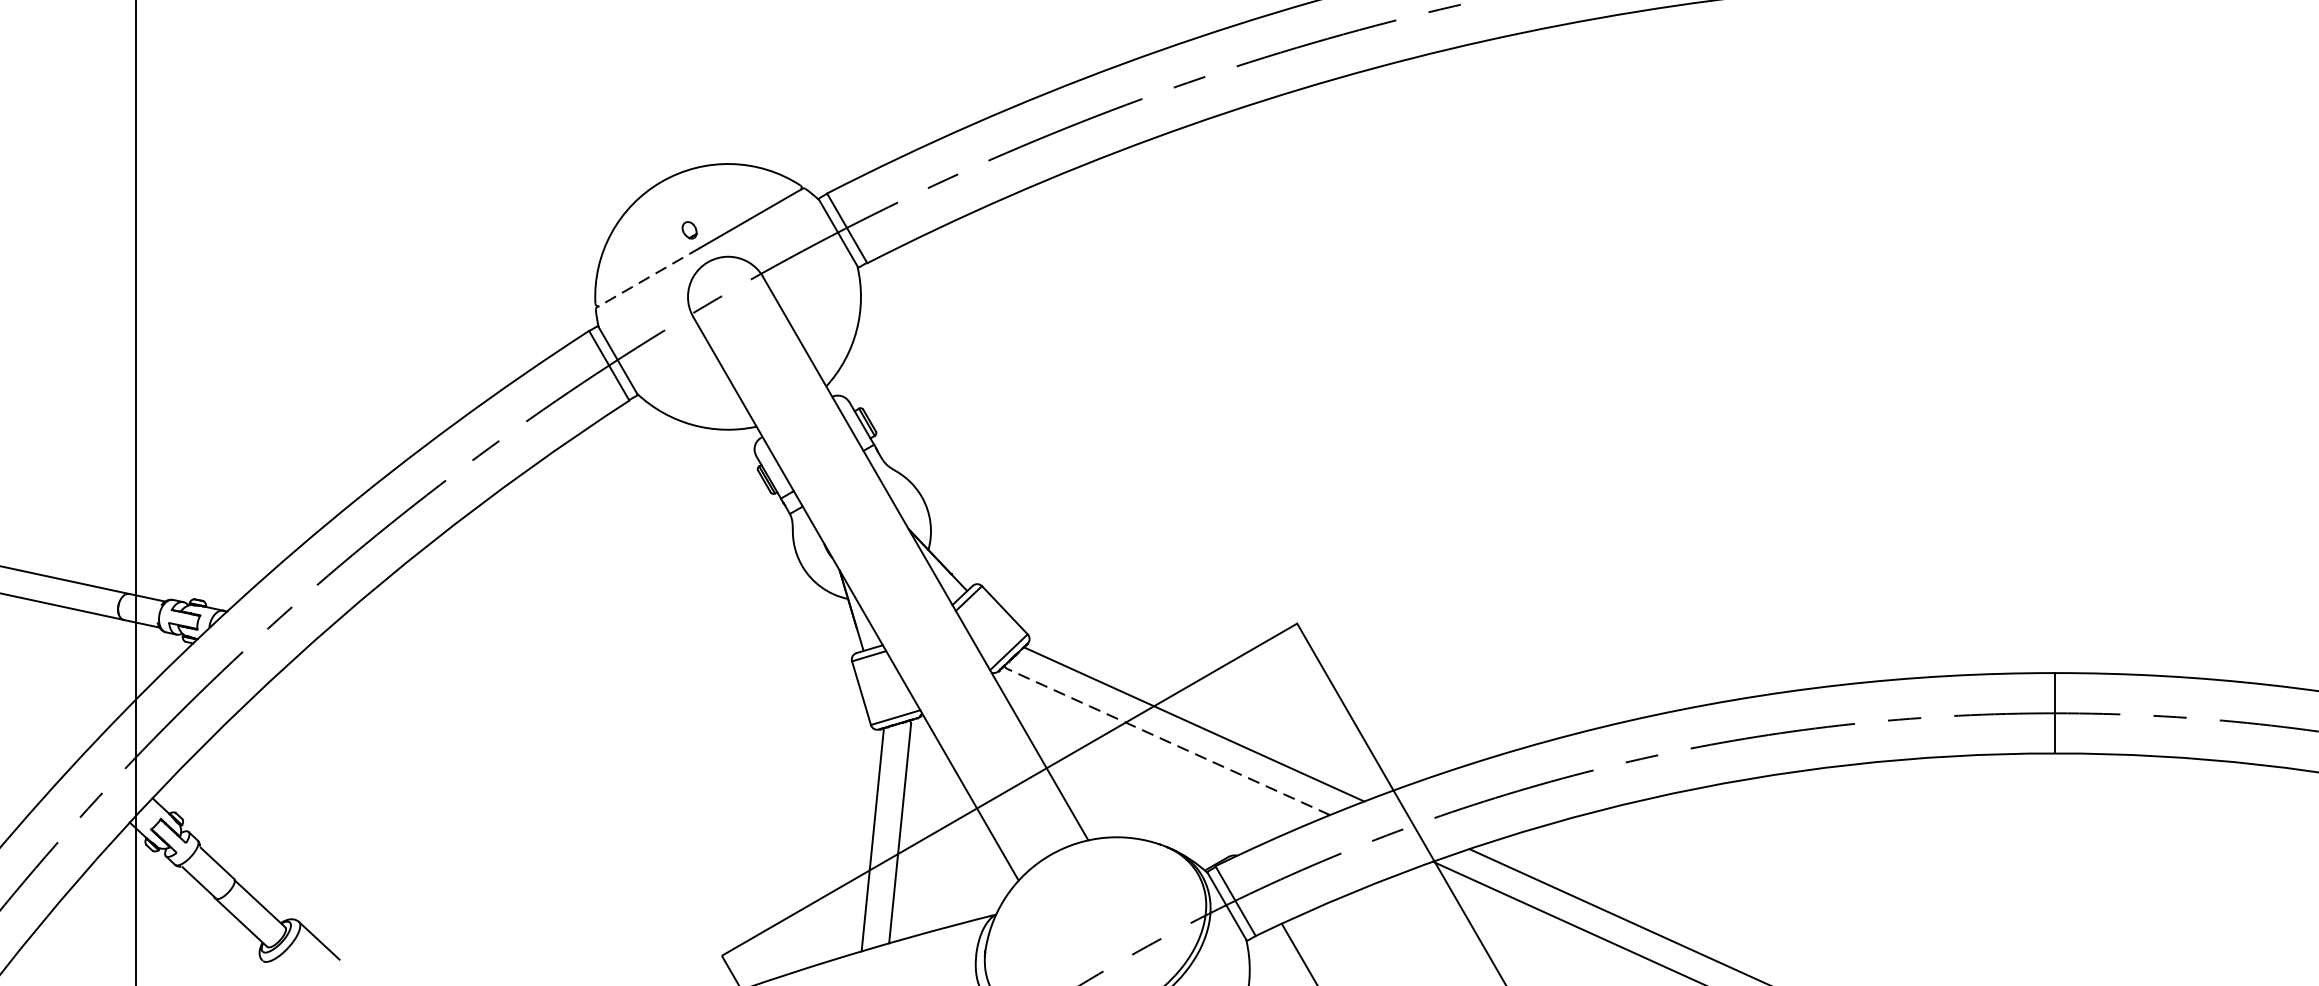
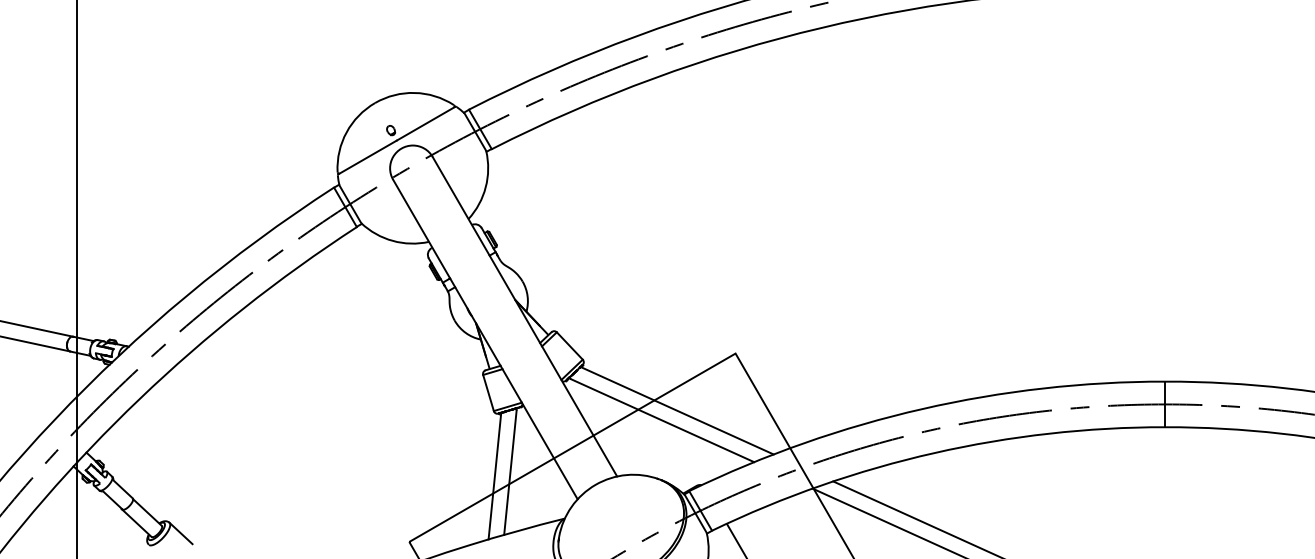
line: (648, 277) -> (367, 157), dashed -> solid
line: (1168, 741) -> (662, 420), dashed -> solid

